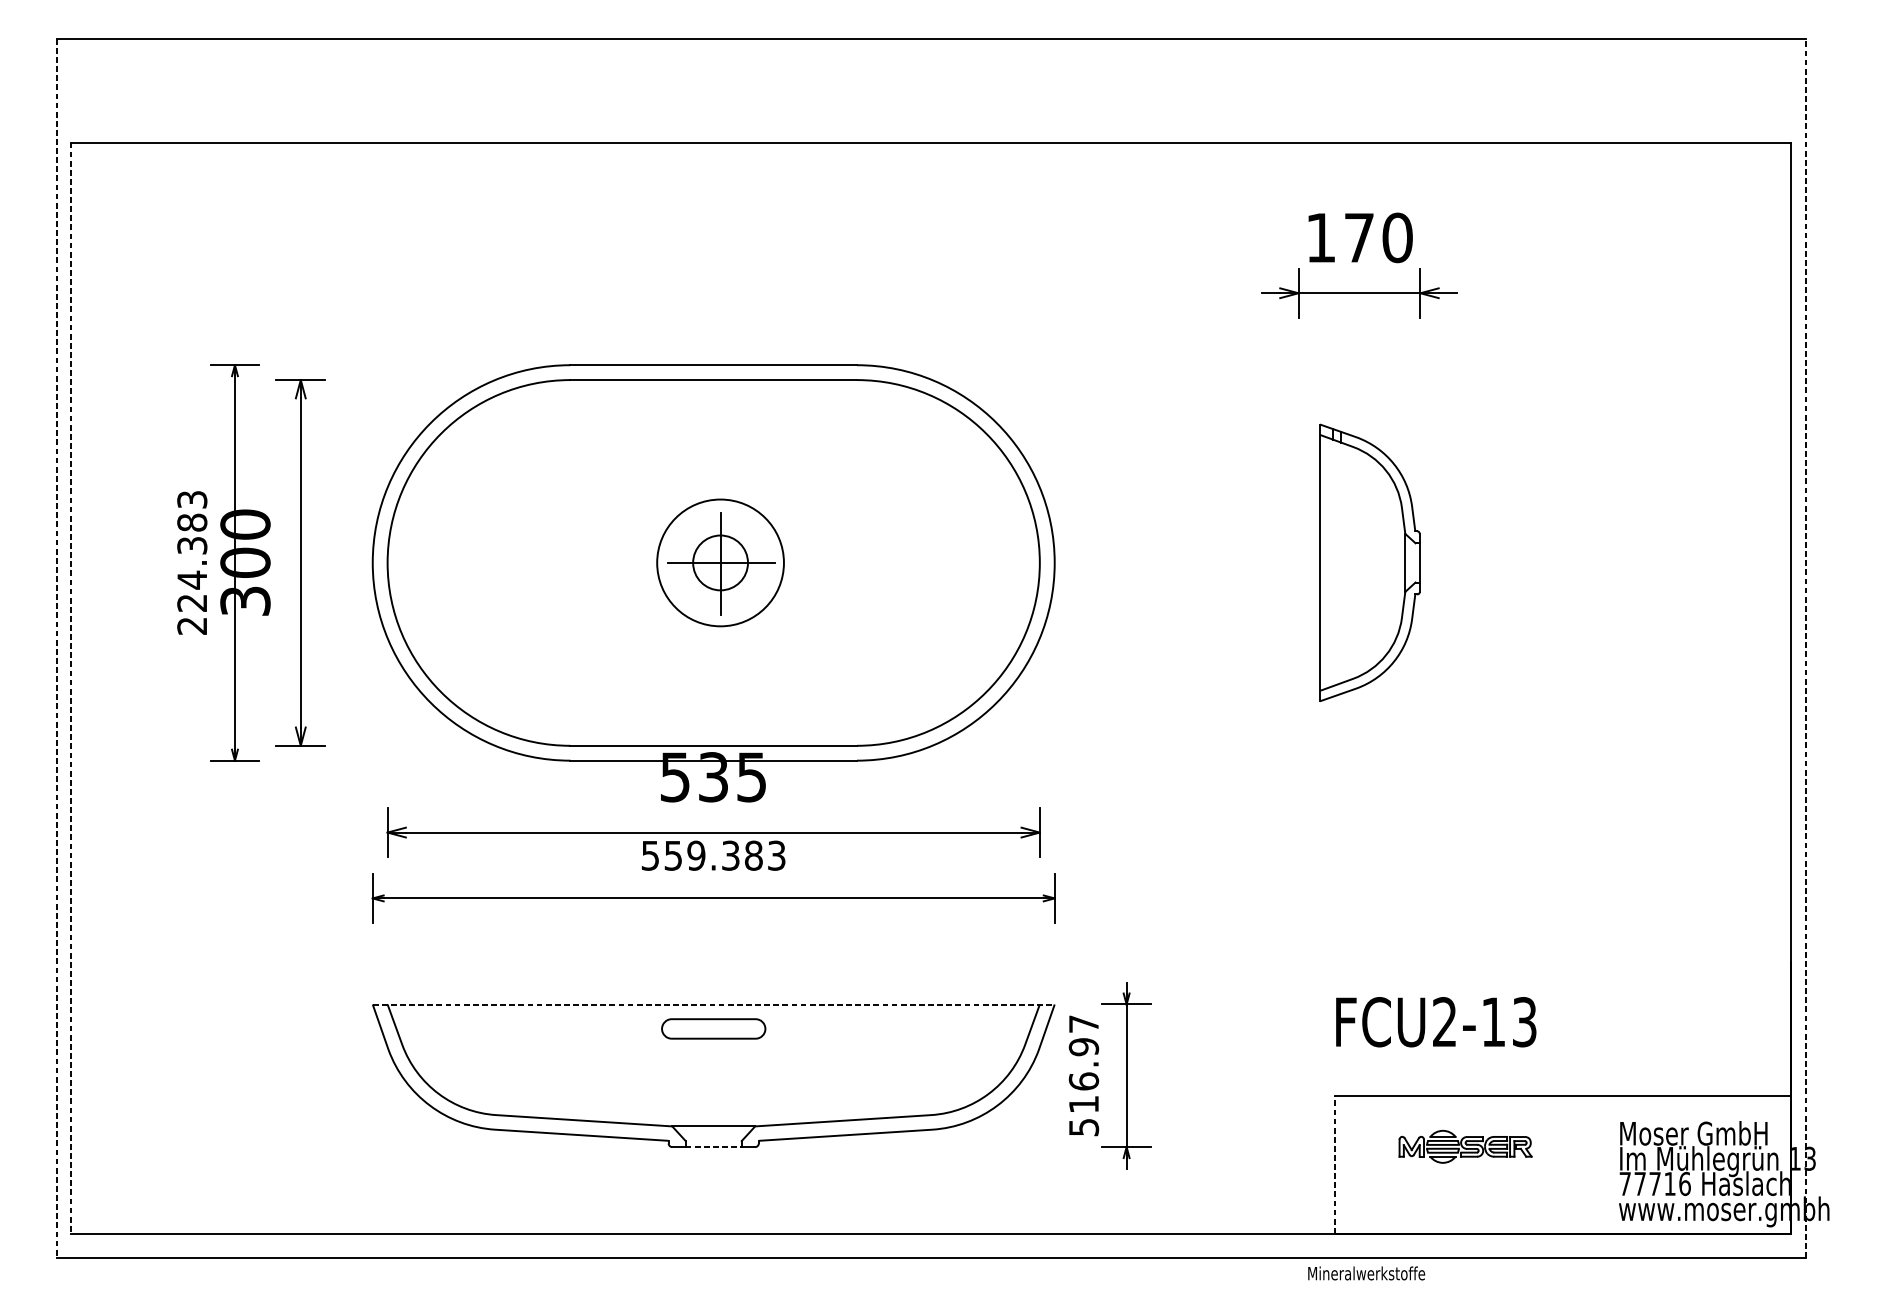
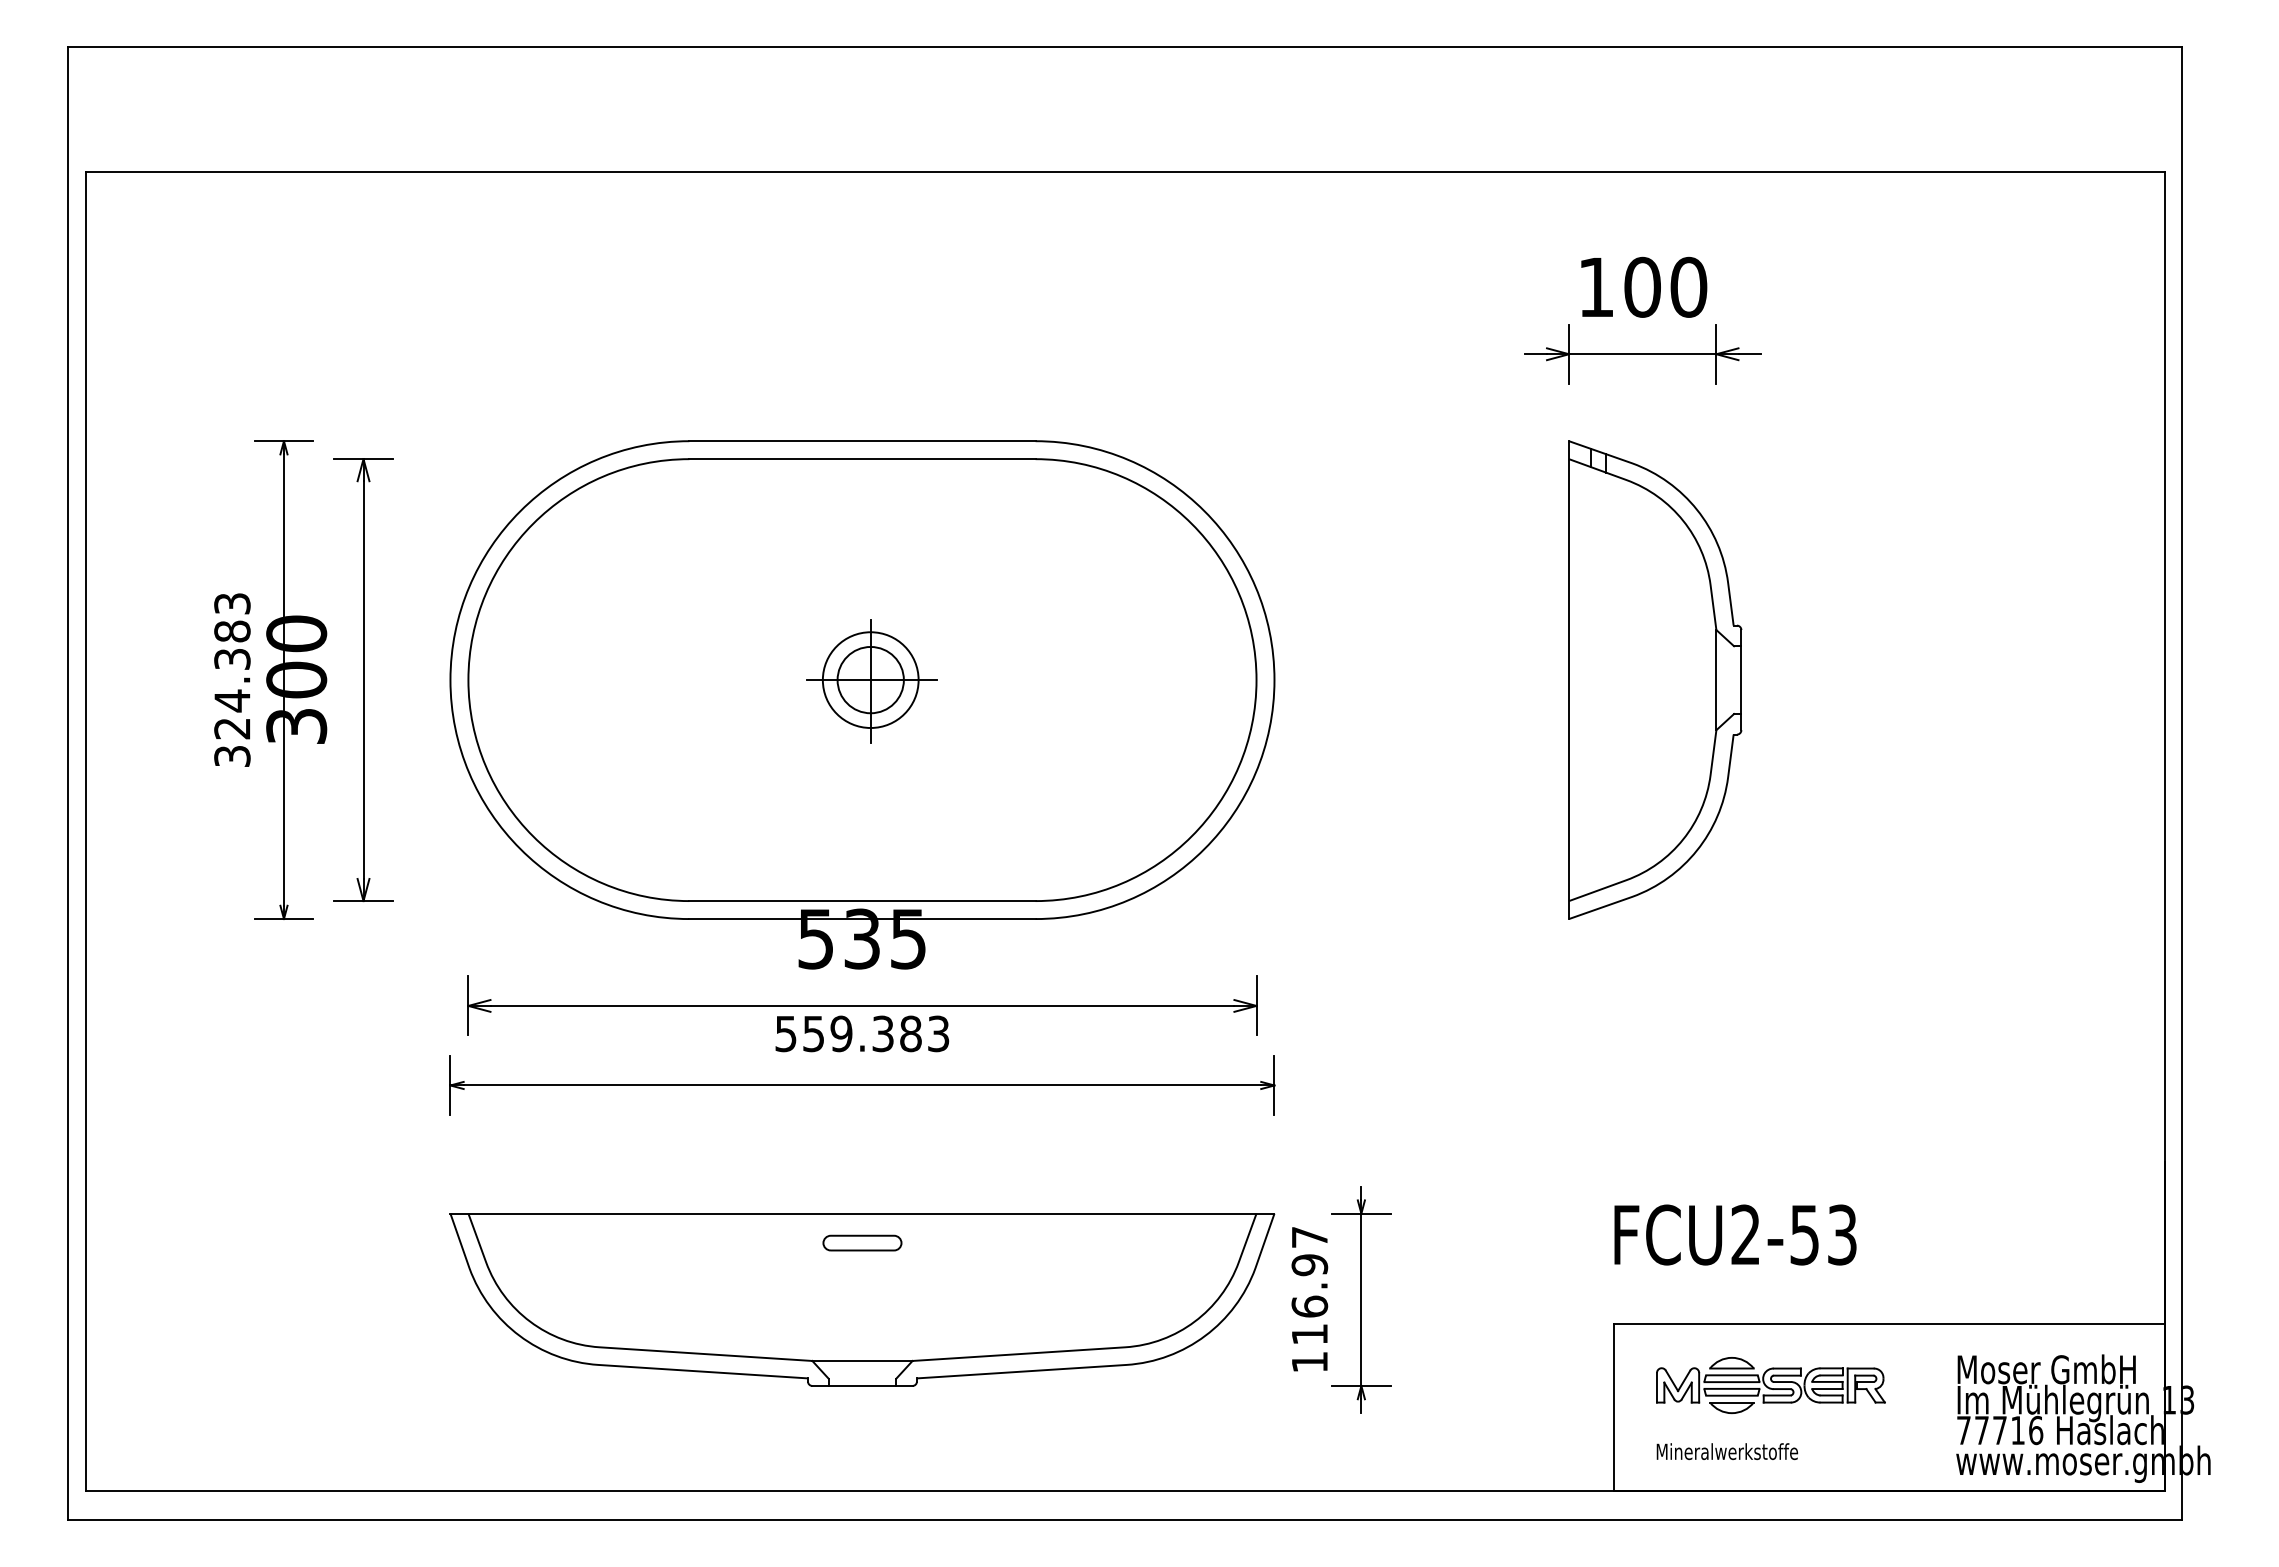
text: (1359, 237) -> (1642, 286), 170 -> 100
part: (1370, 562) -> (1655, 679), size x1.43
circle: (720, 563) -> (870, 680), size x0.62
text: (192, 626) -> (232, 756), 224.383 -> 324.383
line: (56, 648) -> (68, 783), dashed -> solid
line: (1806, 648) -> (2182, 783), dashed -> solid
line: (71, 688) -> (86, 831), dashed -> solid
line: (713, 1004) -> (862, 1213), dashed -> solid
text: (1493, 1022) -> (1804, 1235), FCU2-13 -> FCU2-53
part: (713, 1028) -> (862, 1242), size x0.62
text: (1084, 1127) -> (1310, 1362), 516.97 -> 116.97
line: (713, 1146) -> (862, 1385), dashed -> solid
part: (1465, 1146) -> (1770, 1385), size x1.43
line: (1335, 1164) -> (1613, 1407), dashed -> solid
text: (1366, 1273) -> (1727, 1451), moved

